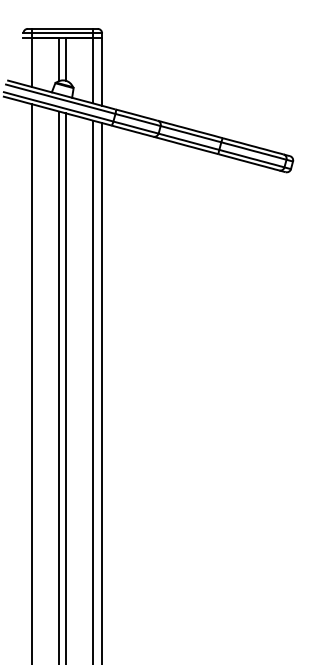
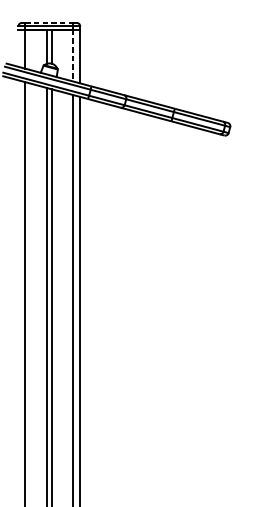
line: (62, 28) -> (49, 22), solid -> dashed
line: (93, 70) -> (73, 55), solid -> dashed

